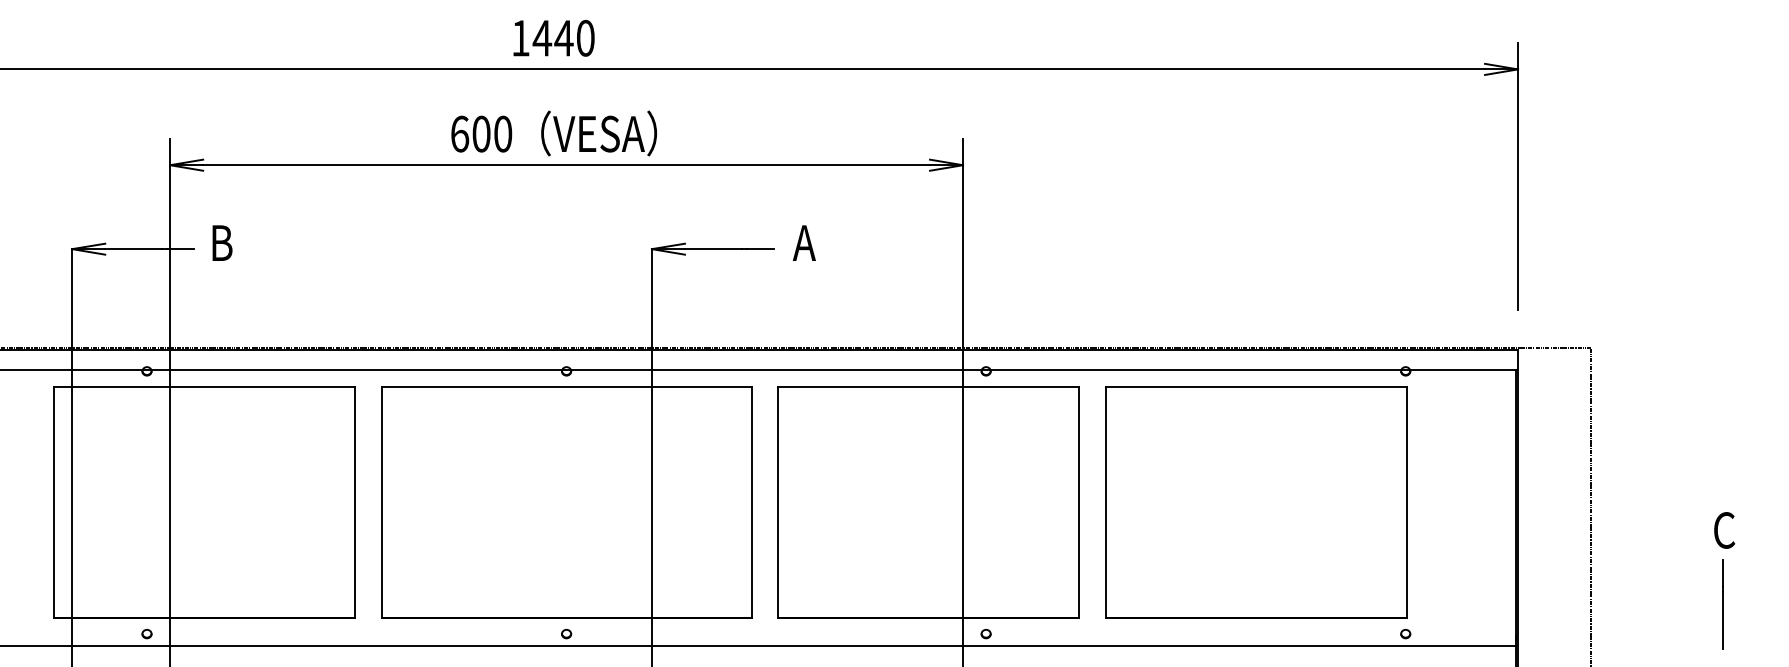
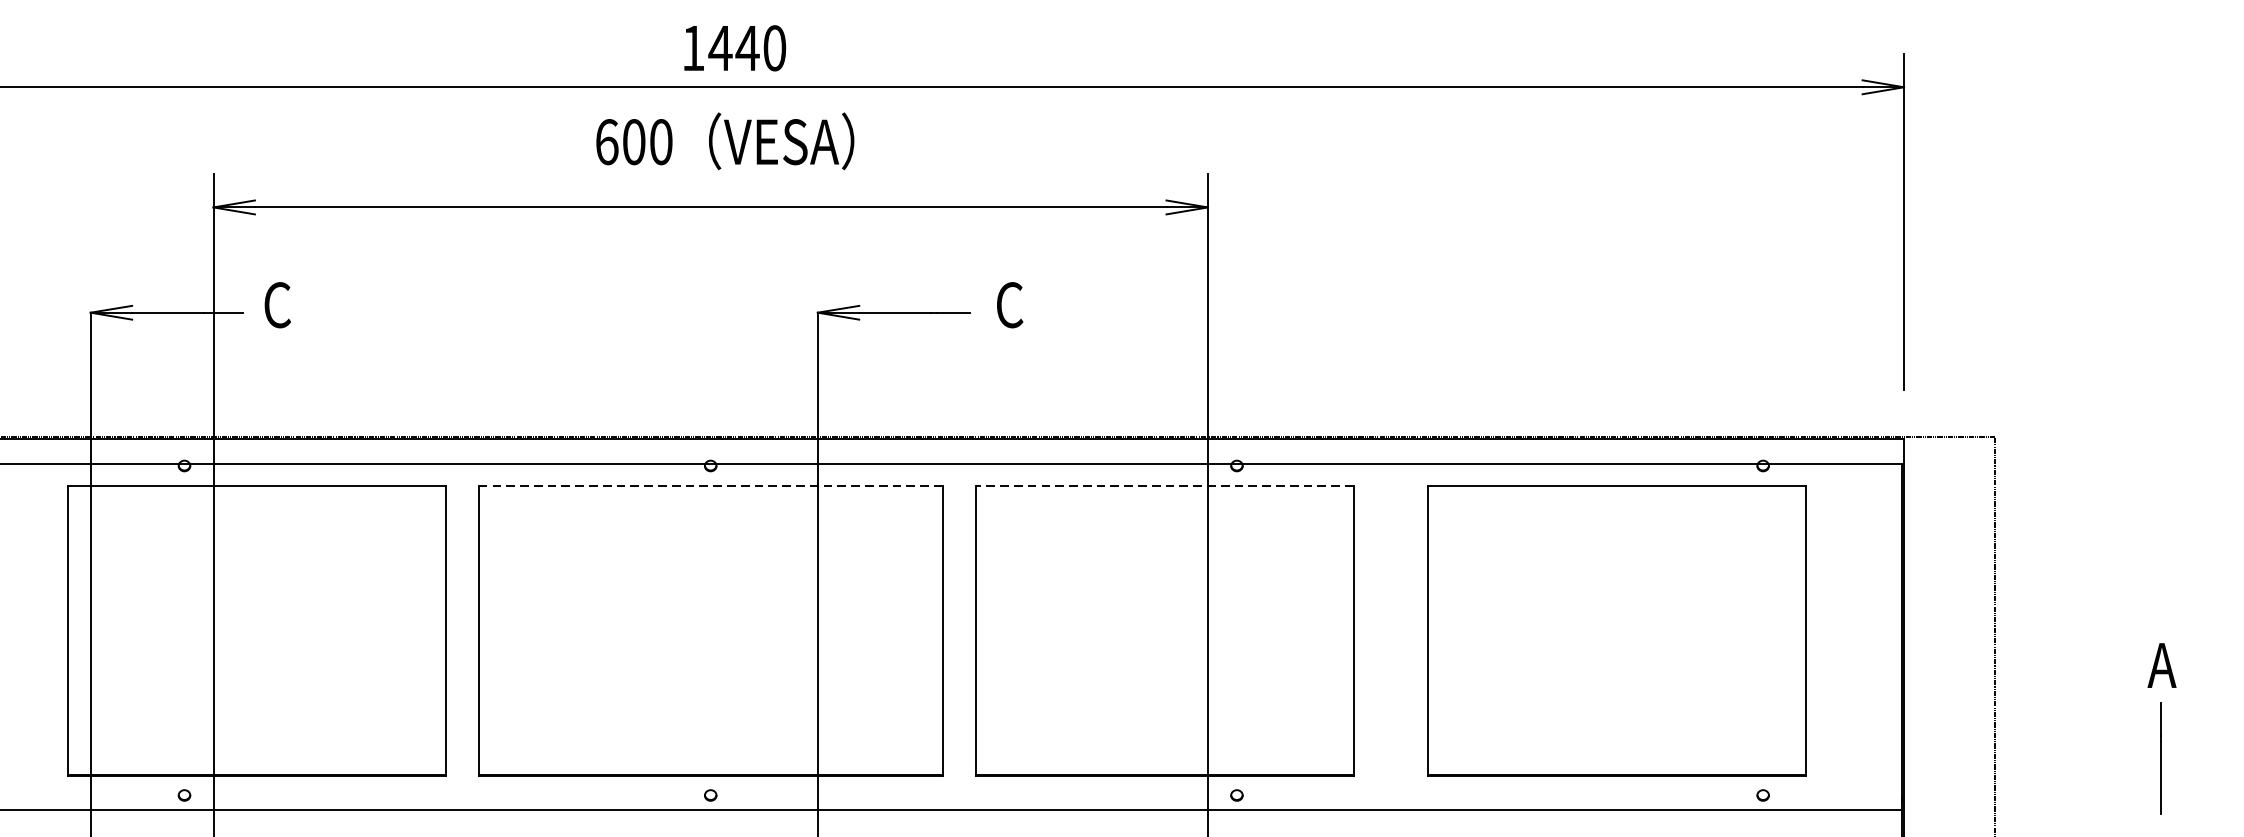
text: (553, 38) -> (734, 48), moved
text: (553, 133) -> (724, 141), moved
text: (221, 242) -> (277, 304), B -> C
text: (803, 242) -> (1007, 304), A -> C
line: (566, 387) -> (710, 486), solid -> dashed
line: (928, 387) -> (1164, 486), solid -> dashed
part: (1256, 502) -> (1617, 630), moved
text: (1723, 530) -> (2161, 665), C -> A

